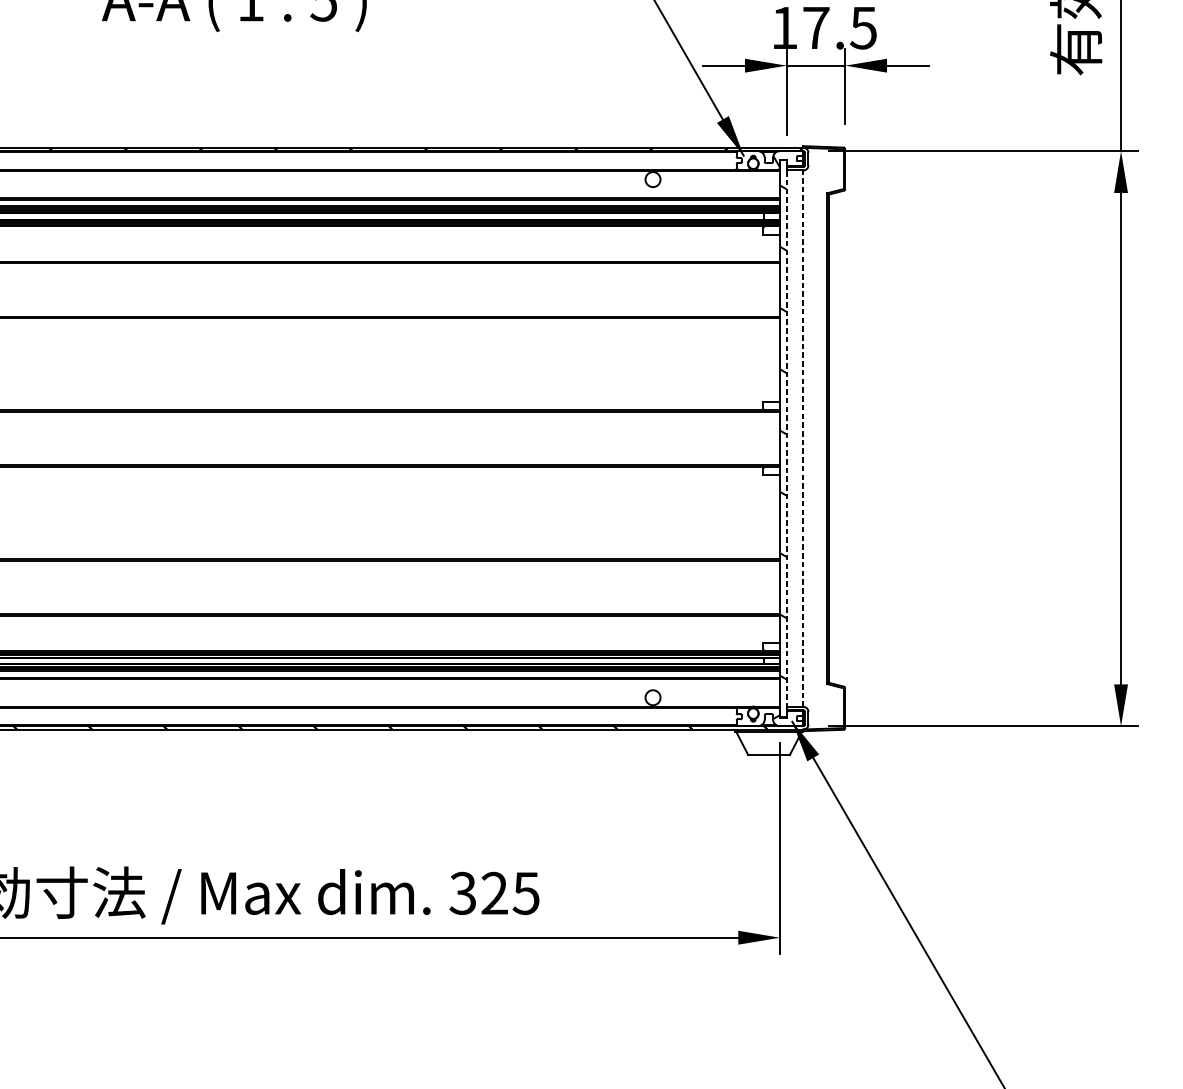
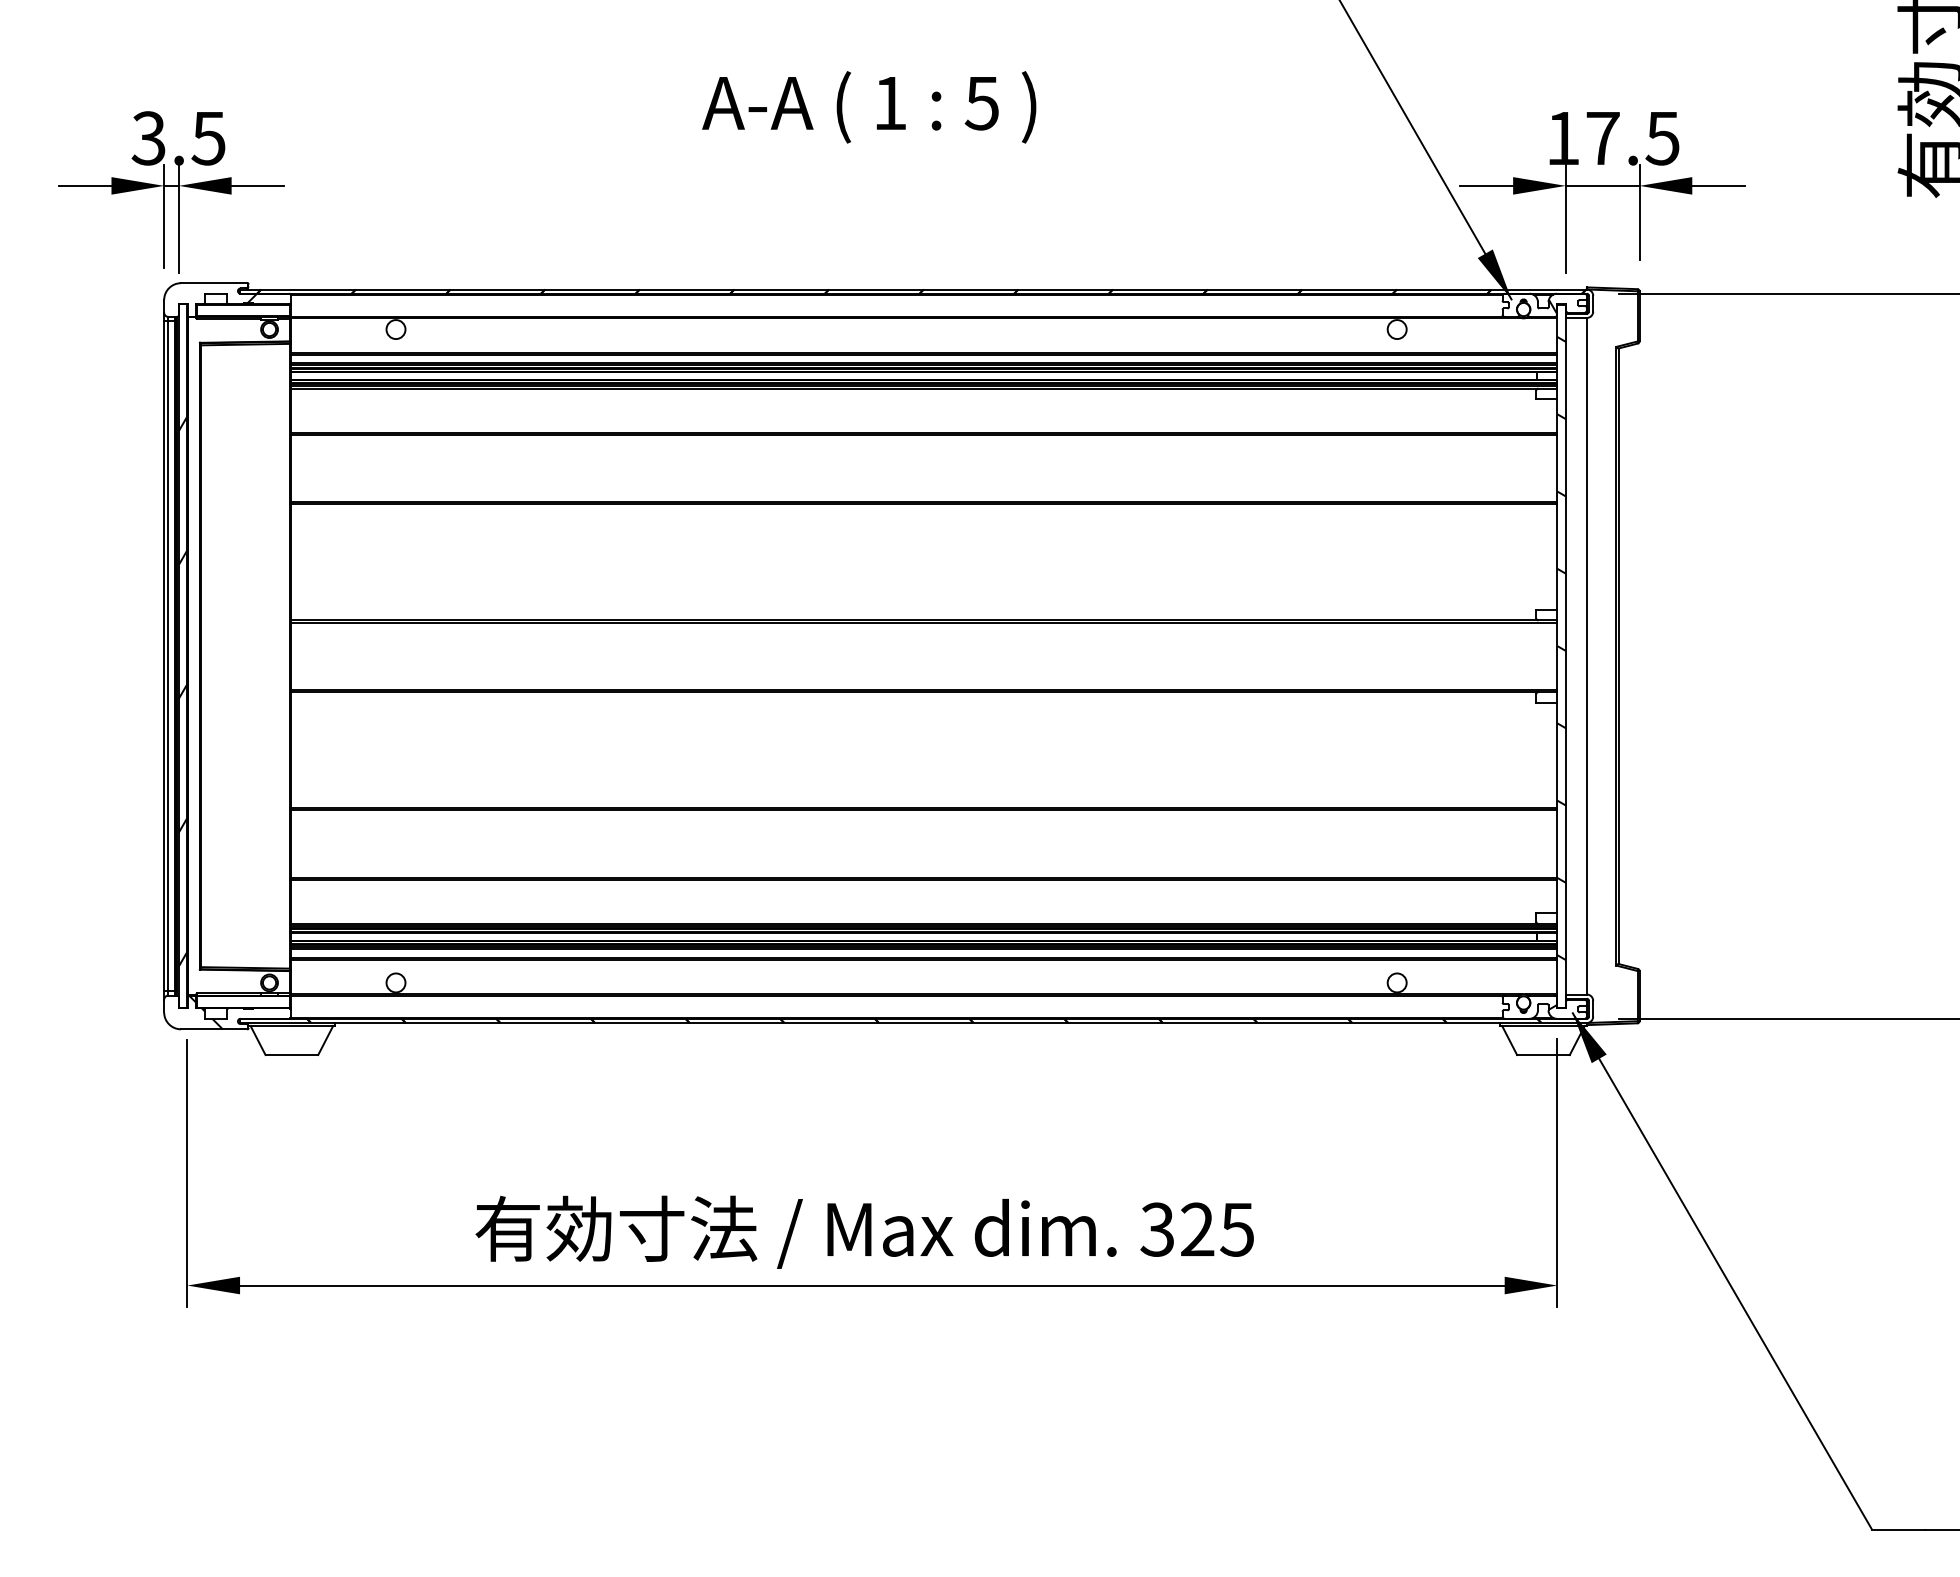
line: (786, 438) -> (1565, 656), dashed -> solid
line: (803, 438) -> (1586, 655), dashed -> solid

